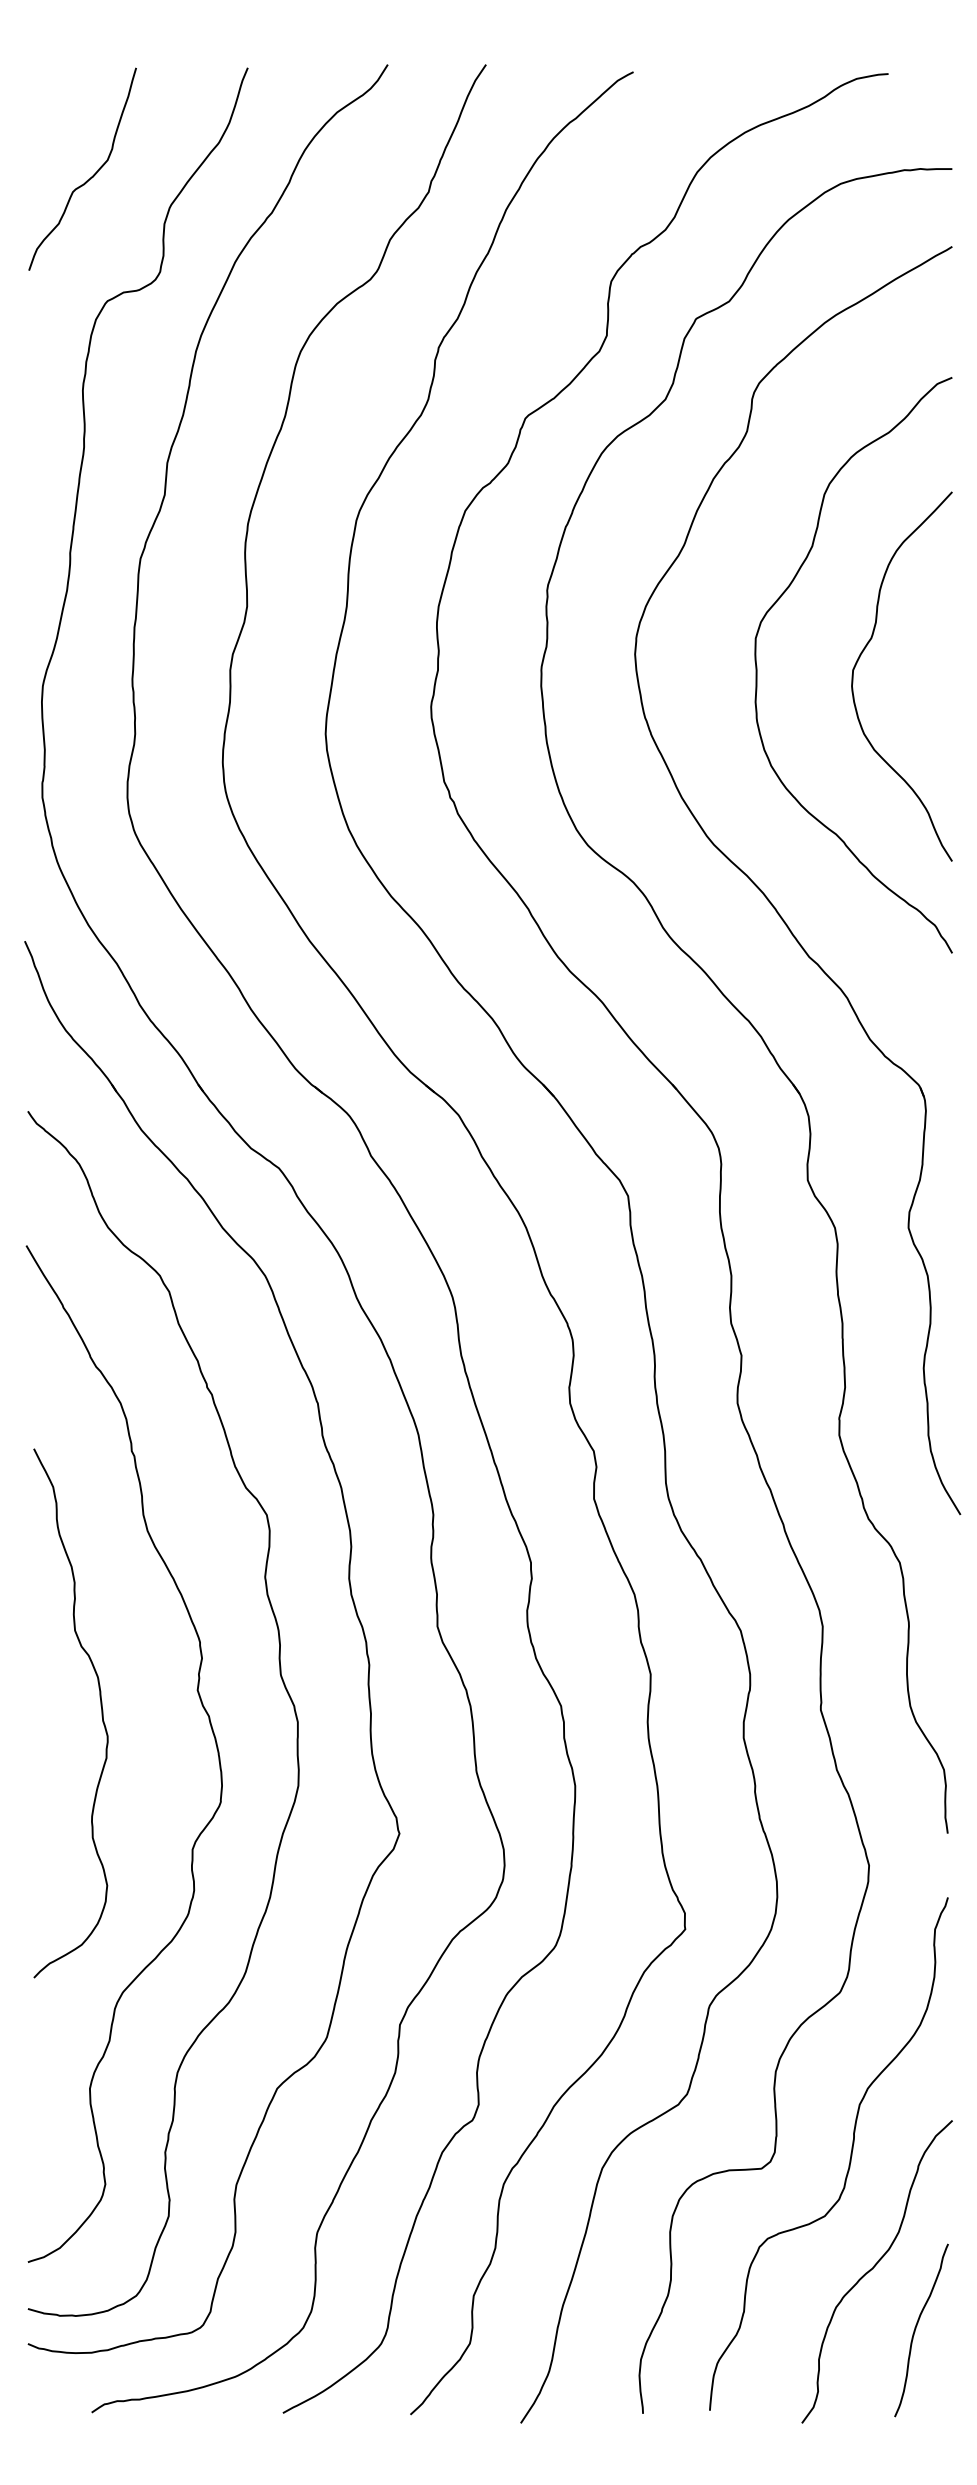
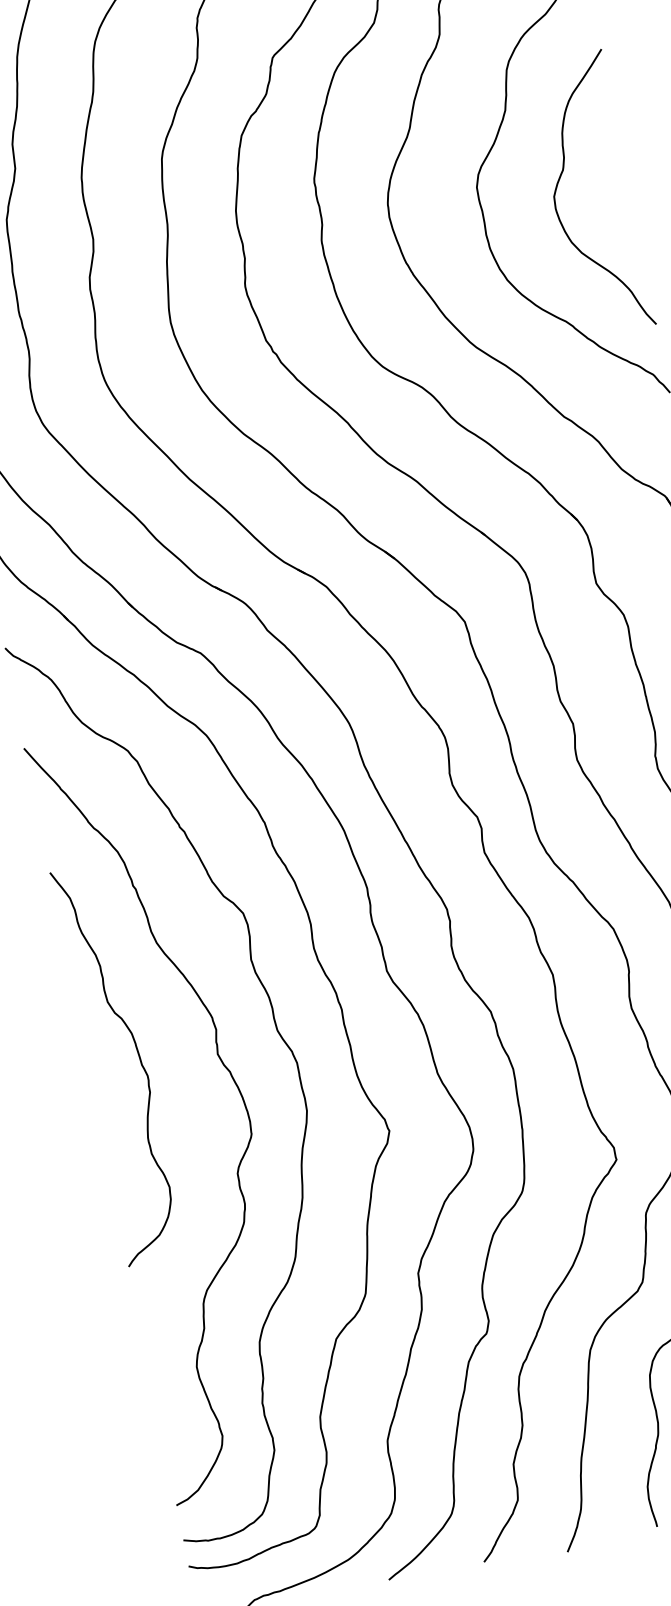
curve: (100, 1706) -> (137, 1054), moved

